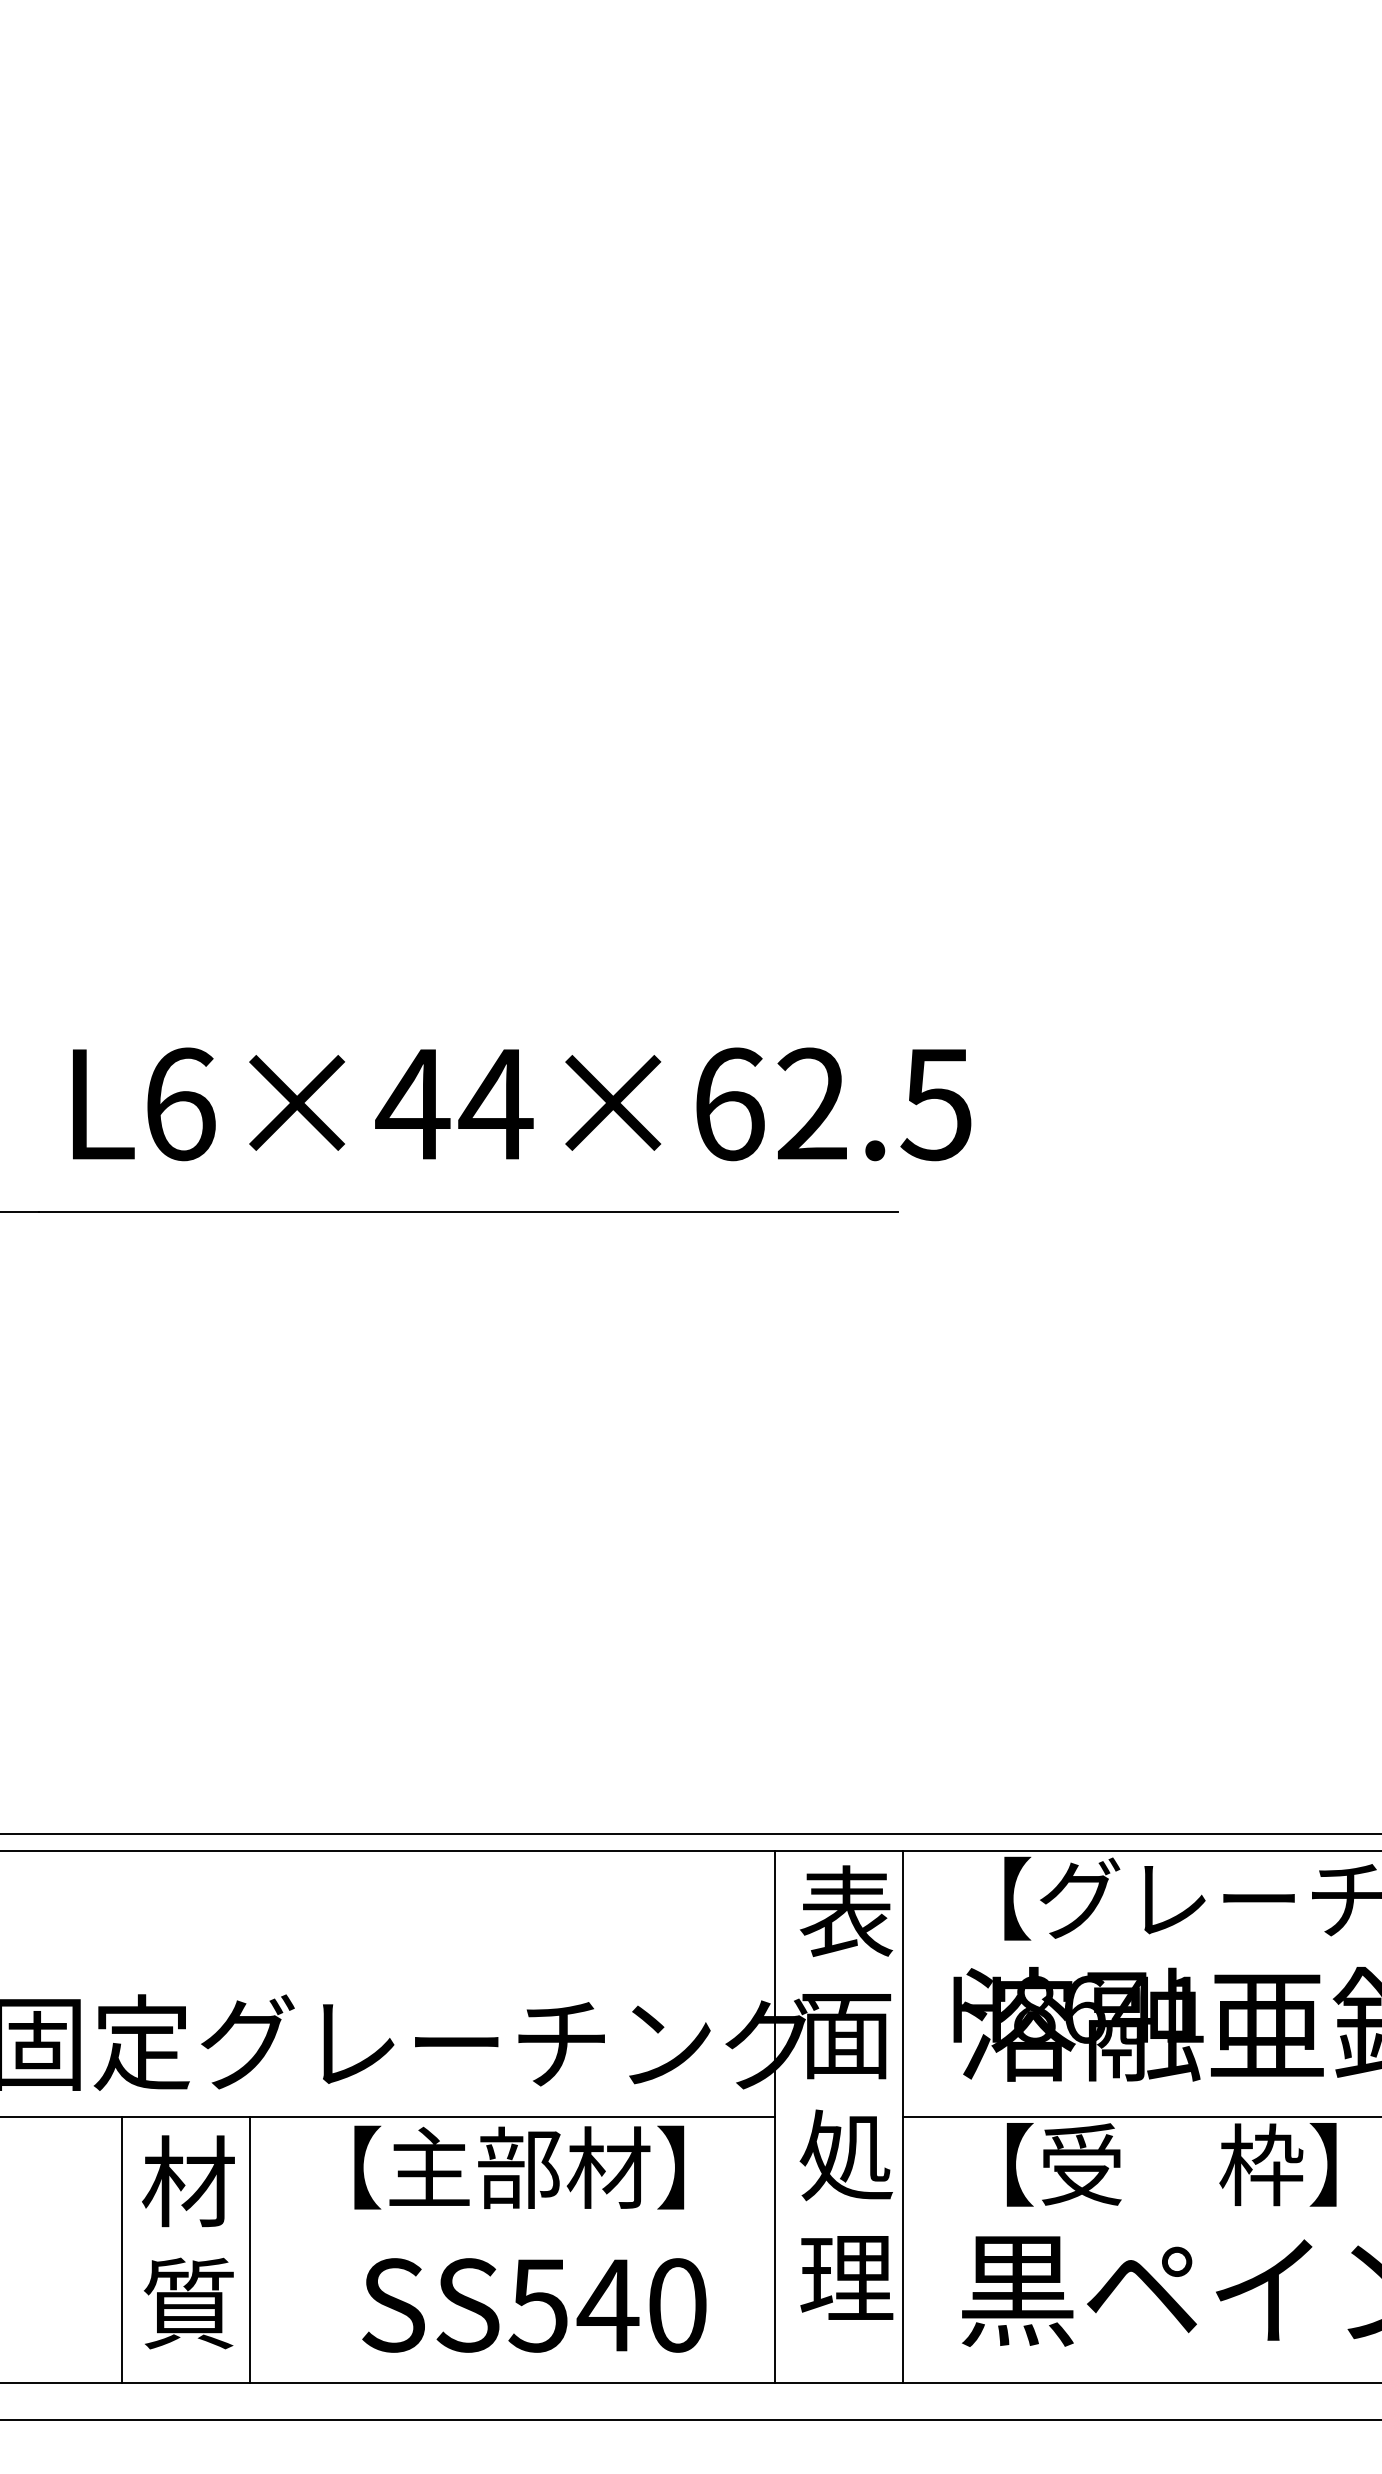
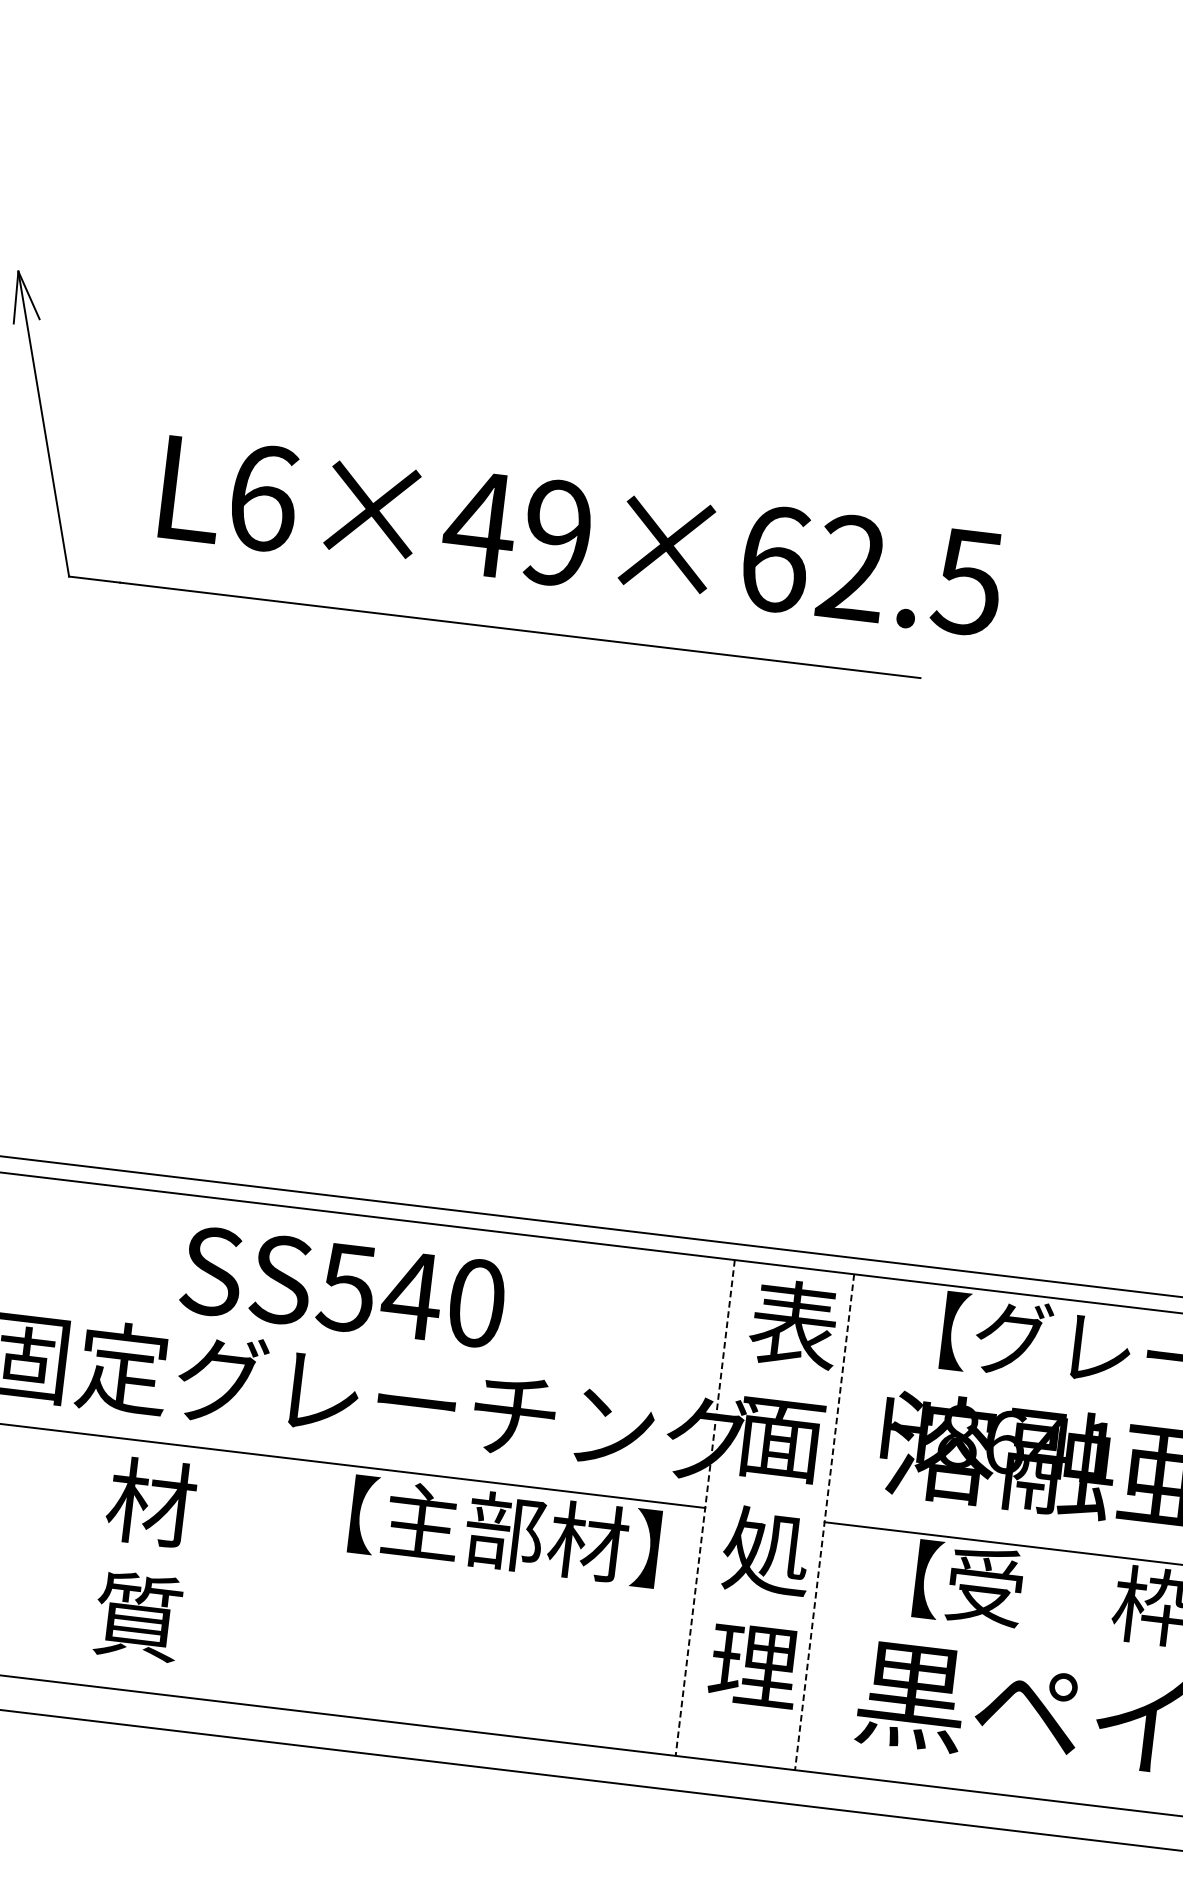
text: (495, 1104) -> (557, 533), L6×44×62.5 -> L6×49×62.5
line: (775, 2117) -> (705, 1508), solid -> dashed
line: (903, 2117) -> (824, 1522), solid -> dashed
text: (519, 2167) -> (505, 1531), moved
line: (121, 2250) -> (81, 1559), removed
line: (249, 2250) -> (200, 1573), removed
text: (534, 2305) -> (343, 1287), moved

